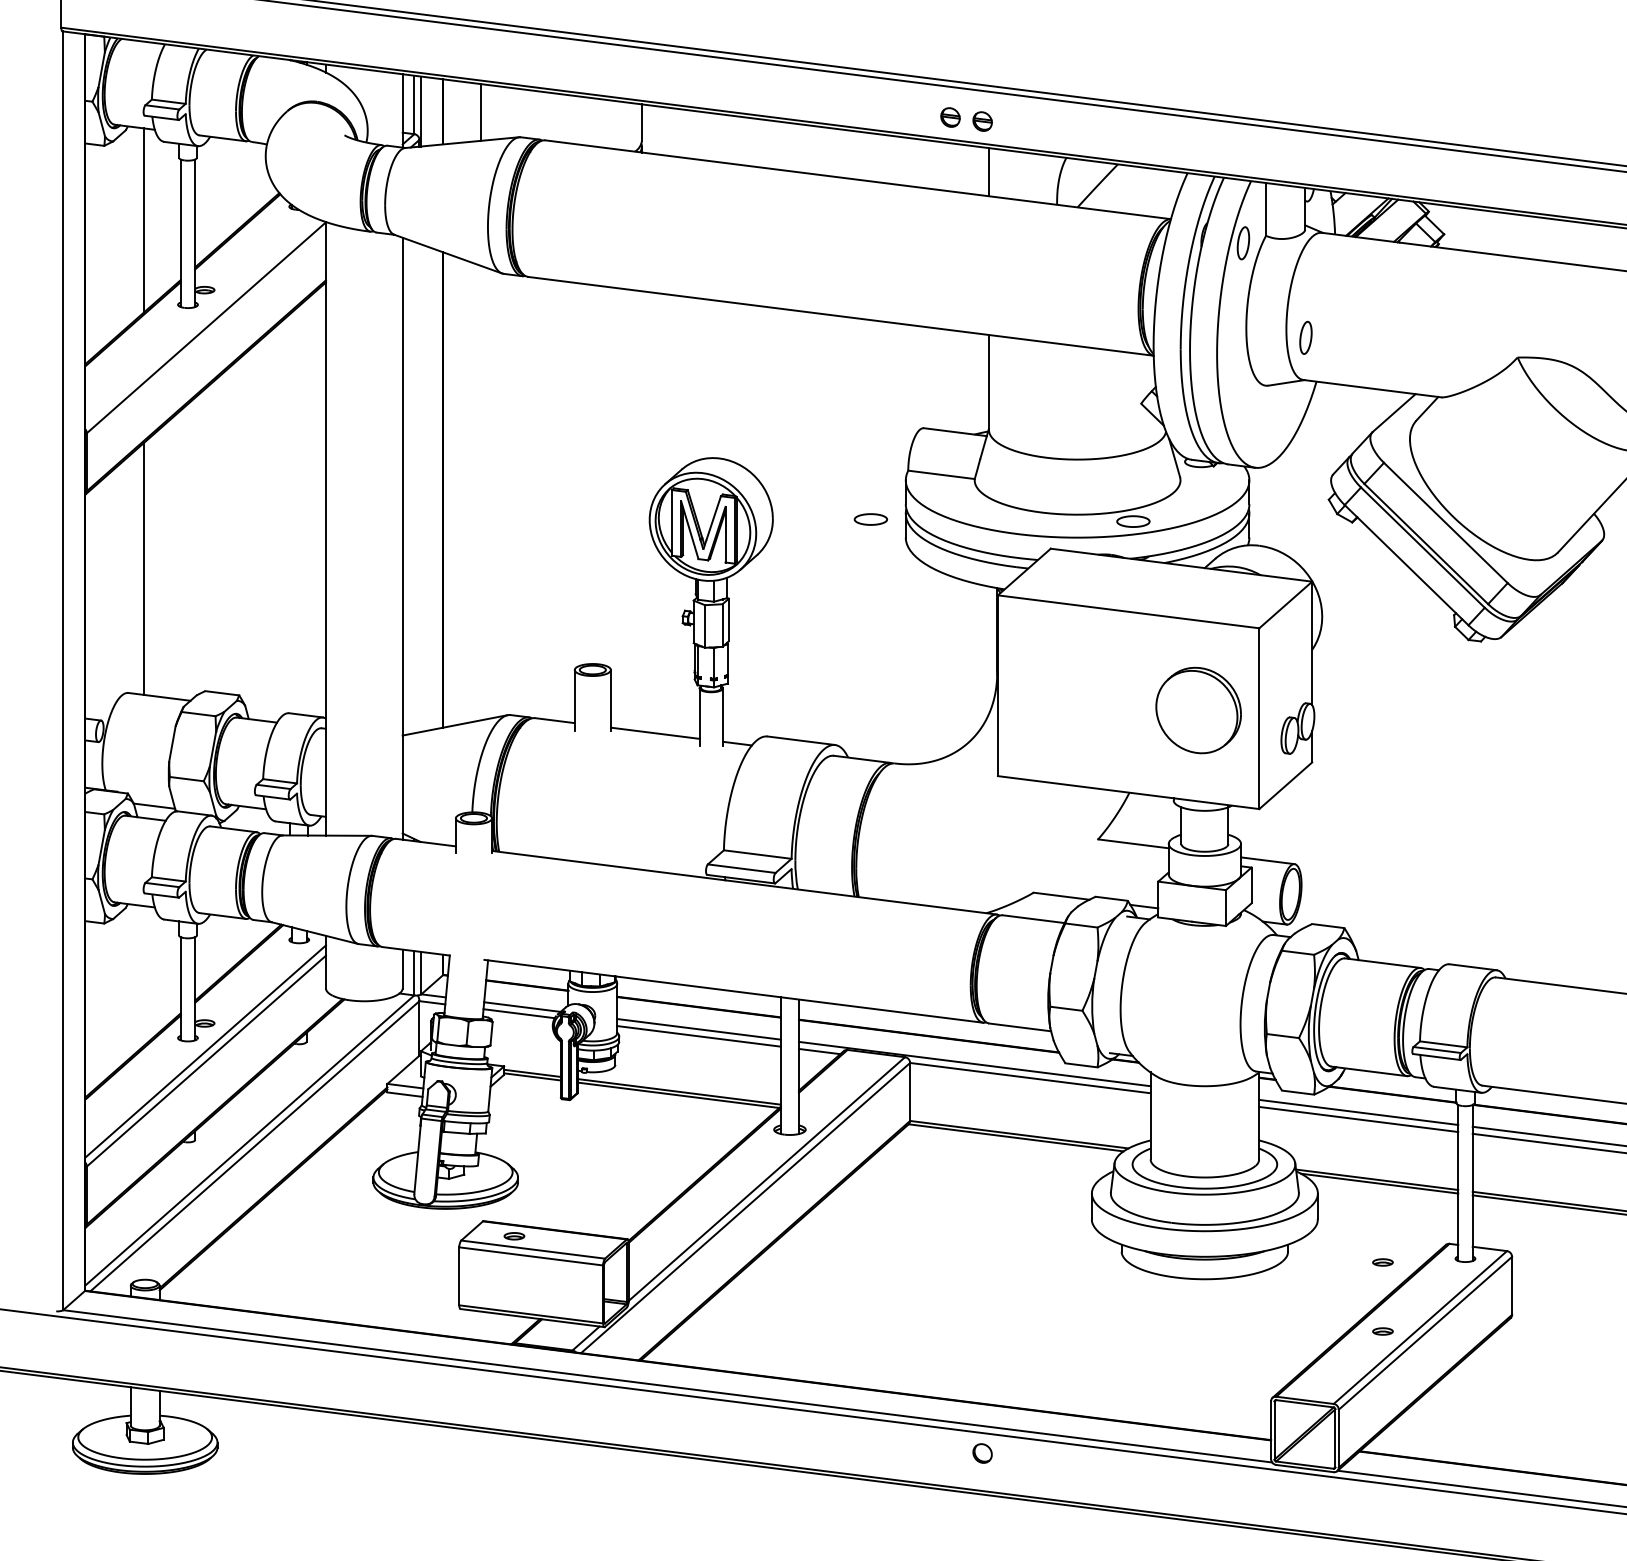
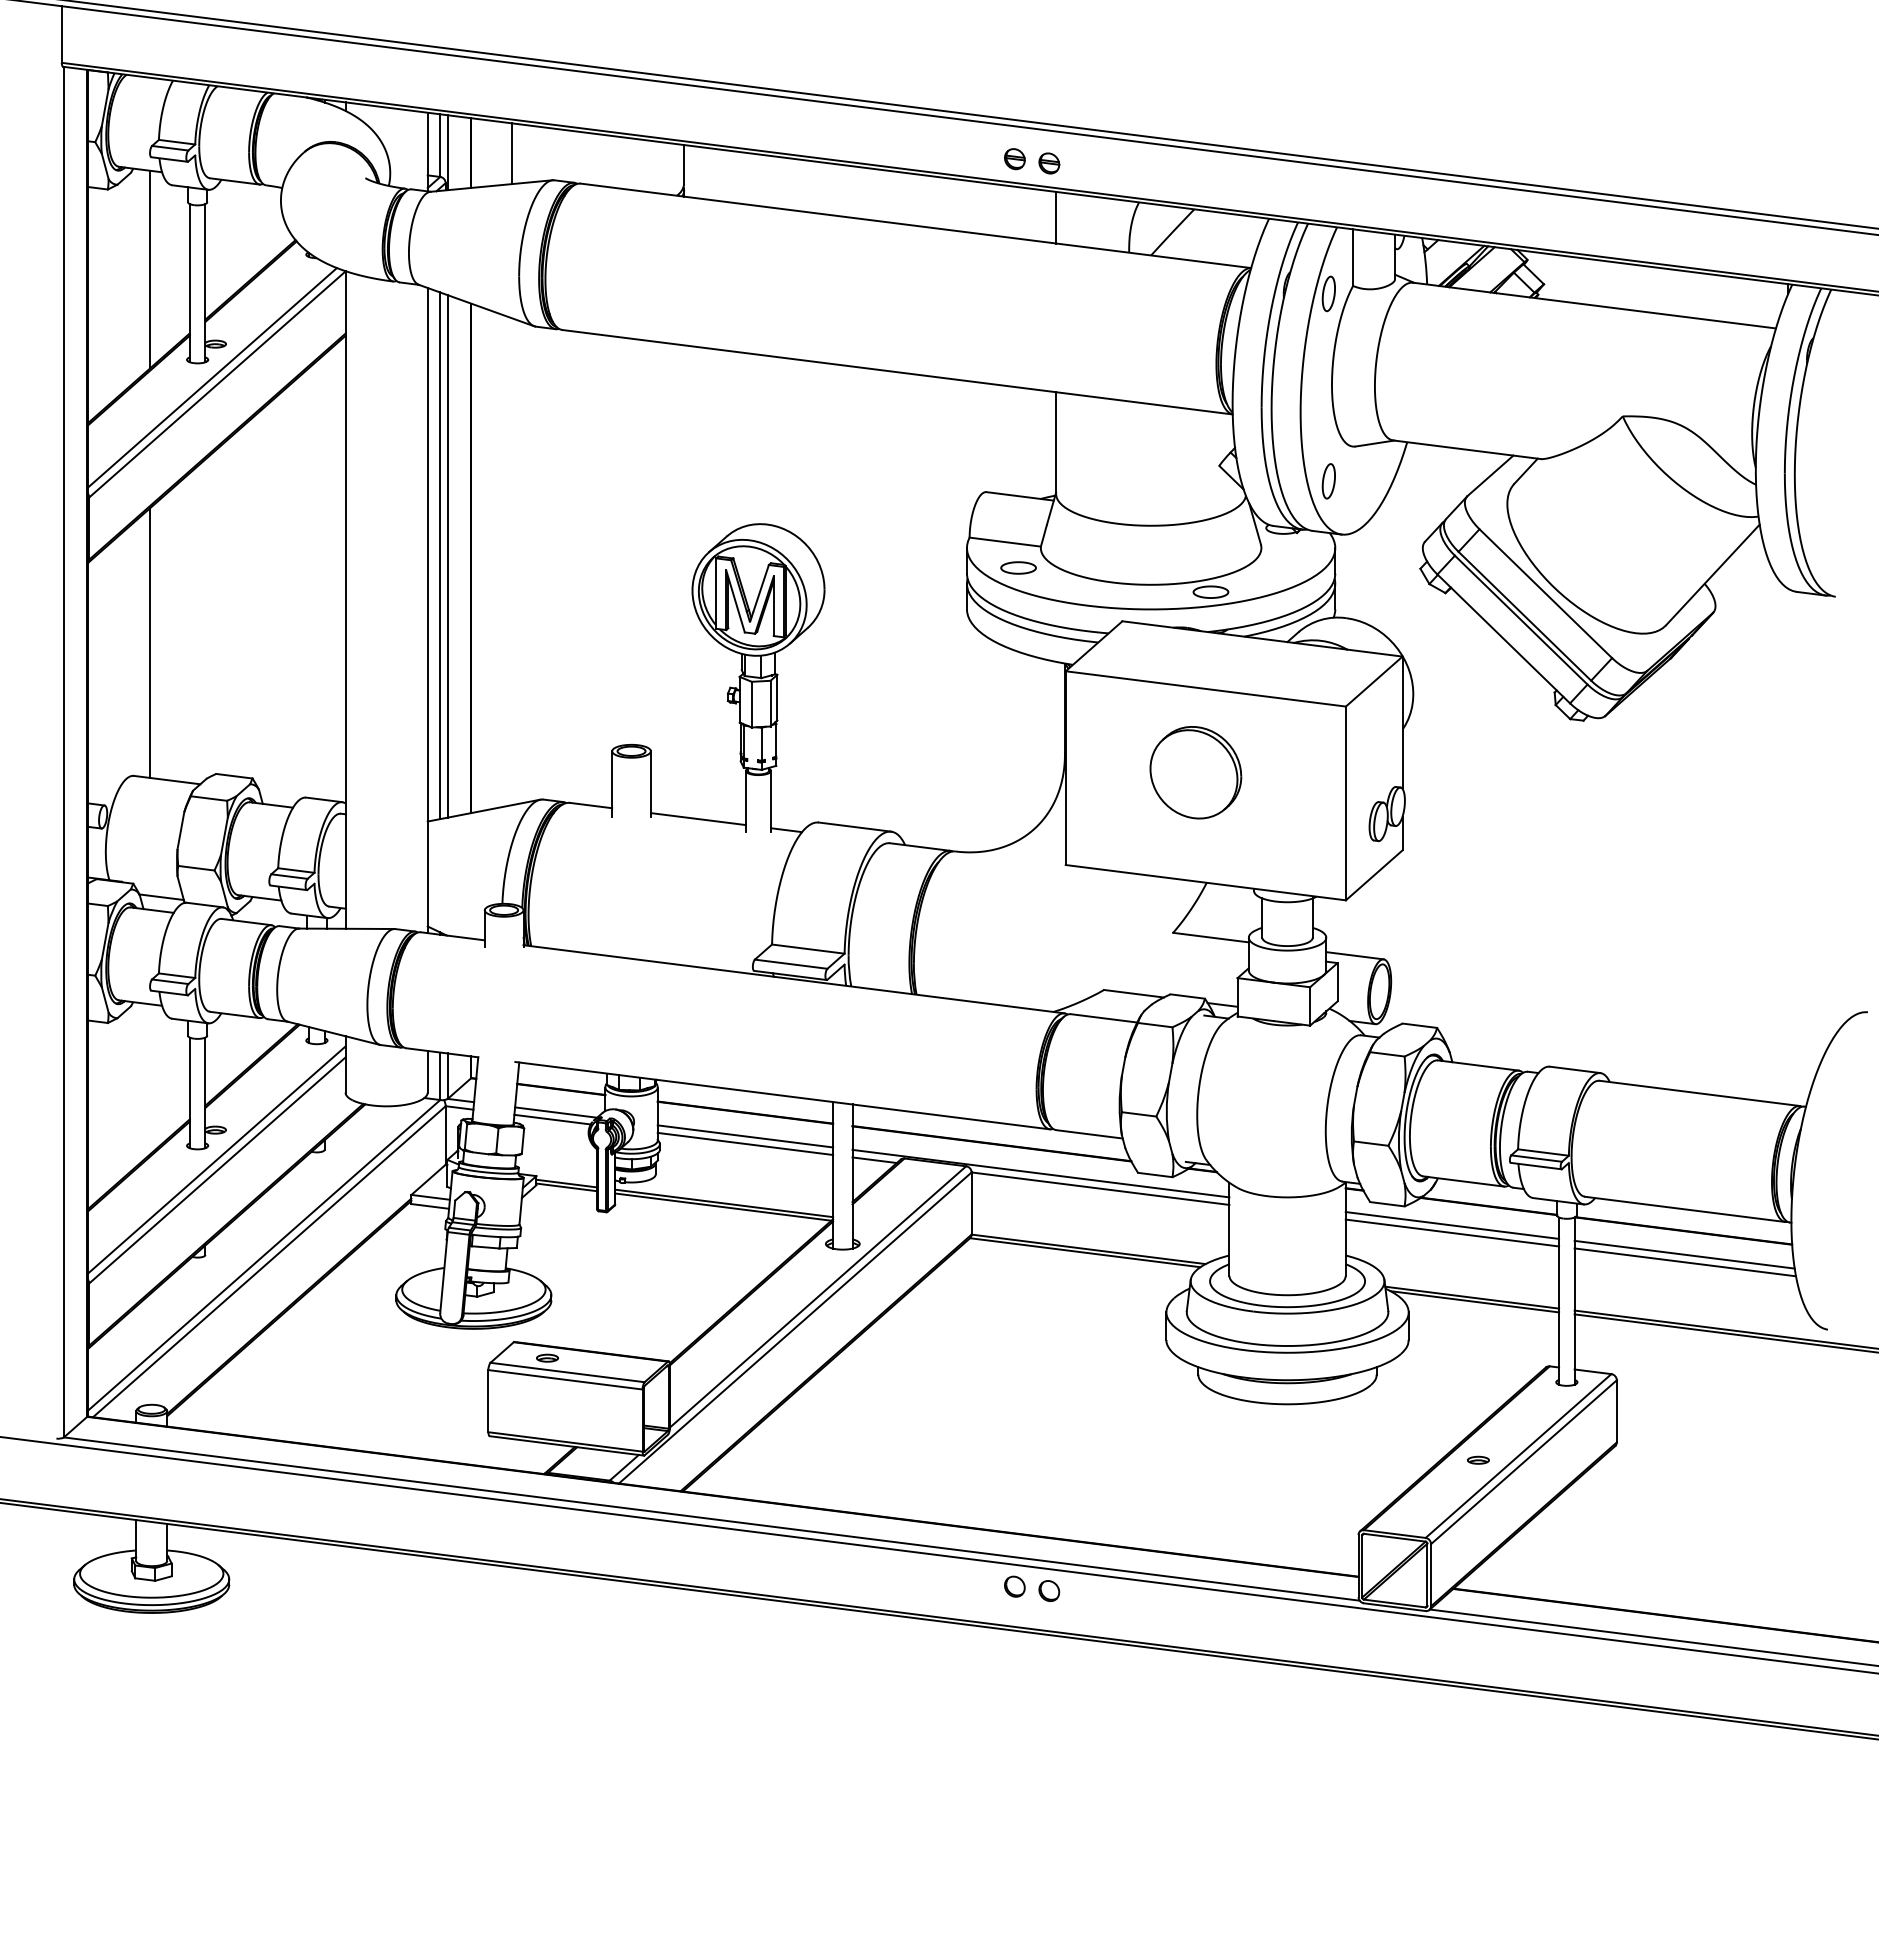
line: (200, 321) -> (211, 377), added
part: (1305, 338) -> (1328, 481), moved
line: (414, 487) -> (440, 555), added
line: (421, 488) -> (447, 556), added
part: (870, 519) -> (1018, 567), moved
part: (1198, 710) -> (1195, 772), moved
part: (1383, 1261) -> (1478, 1385), removed
part: (950, 1449) -> (1014, 1586), added

